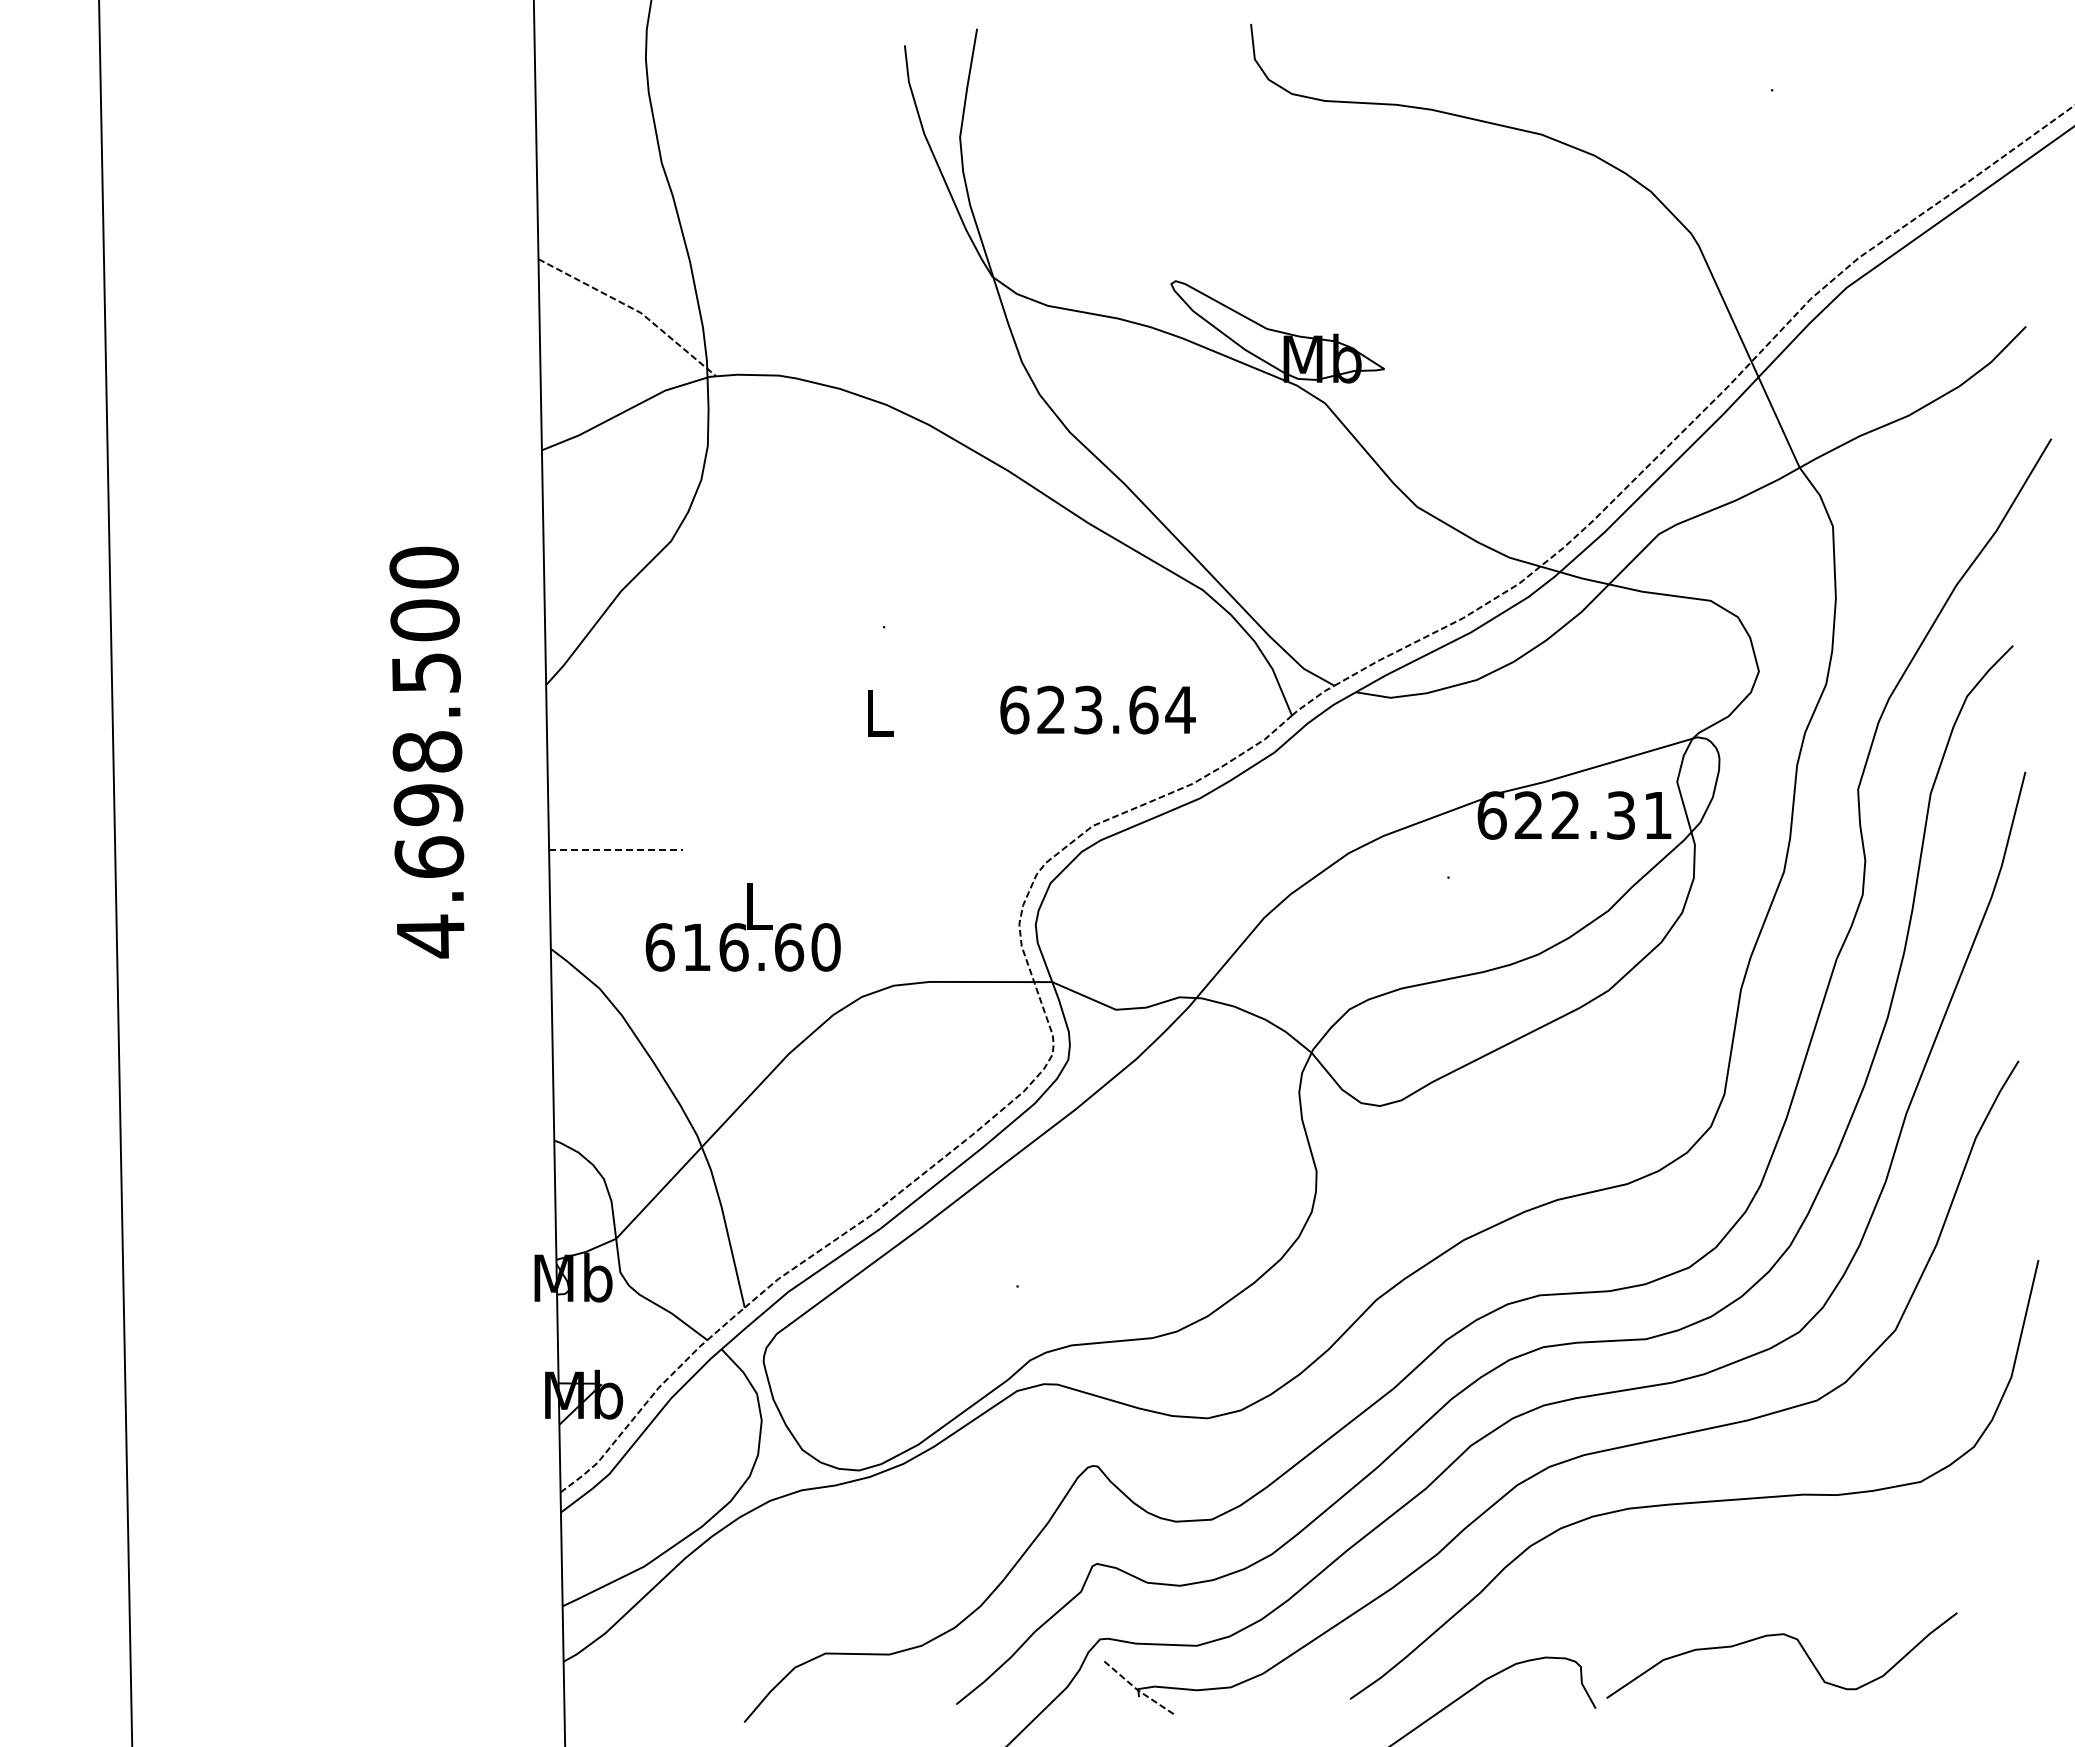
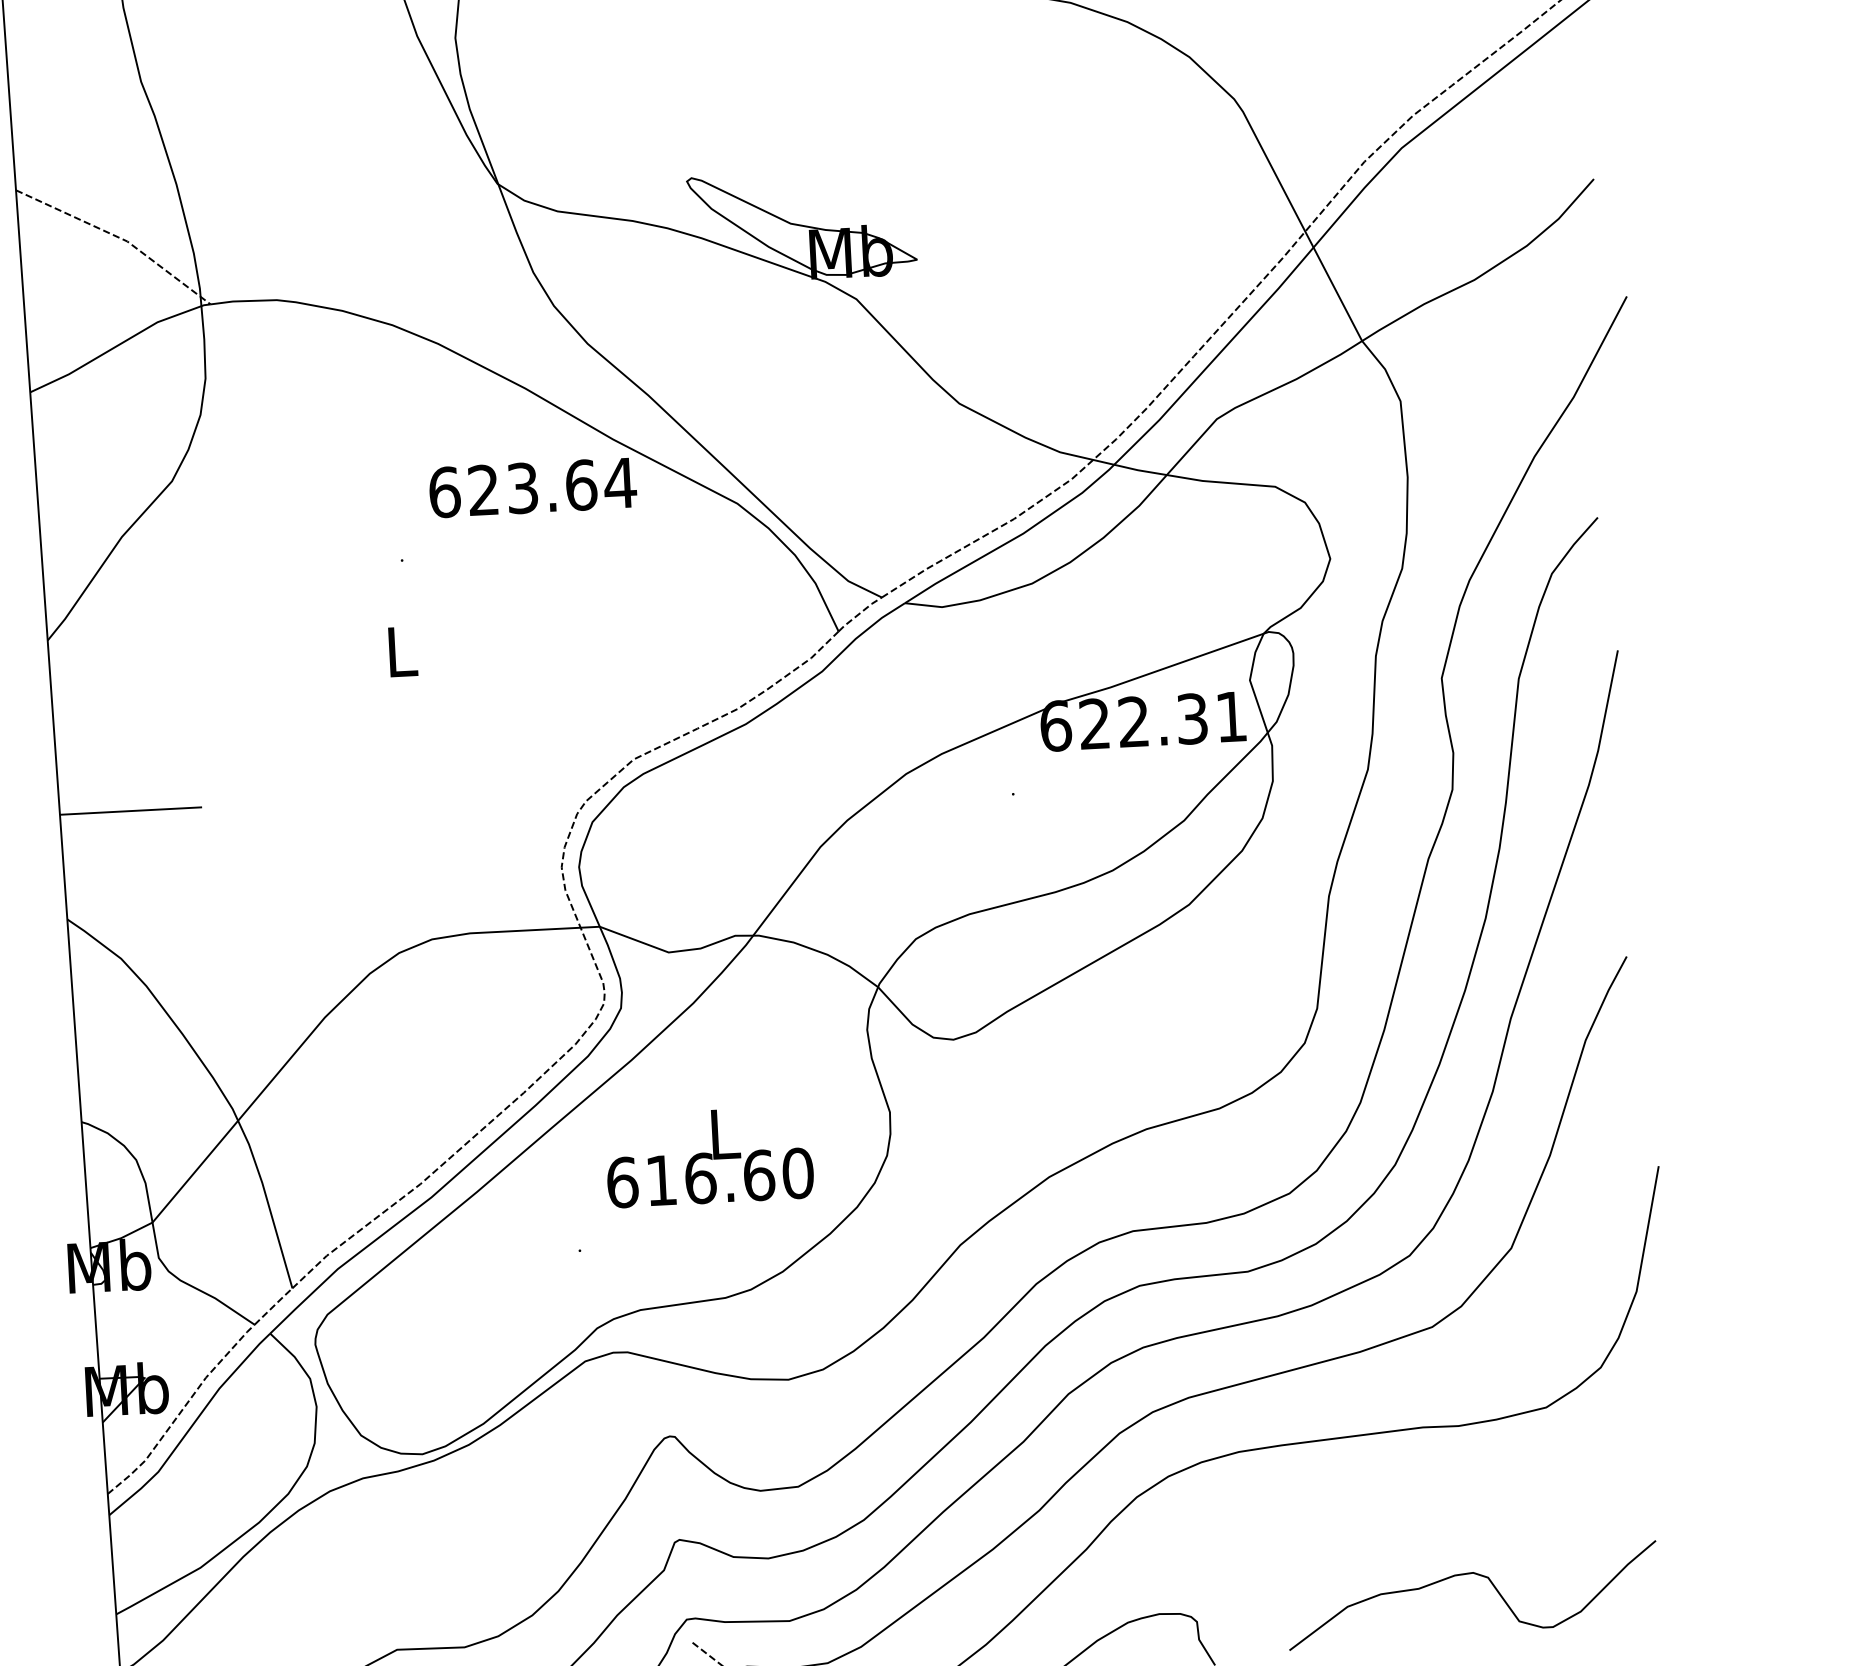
text: (1097, 709) -> (532, 487), moved
line: (616, 849) -> (131, 810), dashed -> solid
text: (742, 927) -> (708, 1157), moved
curve: (1786, 1636) -> (1476, 1575), moved

